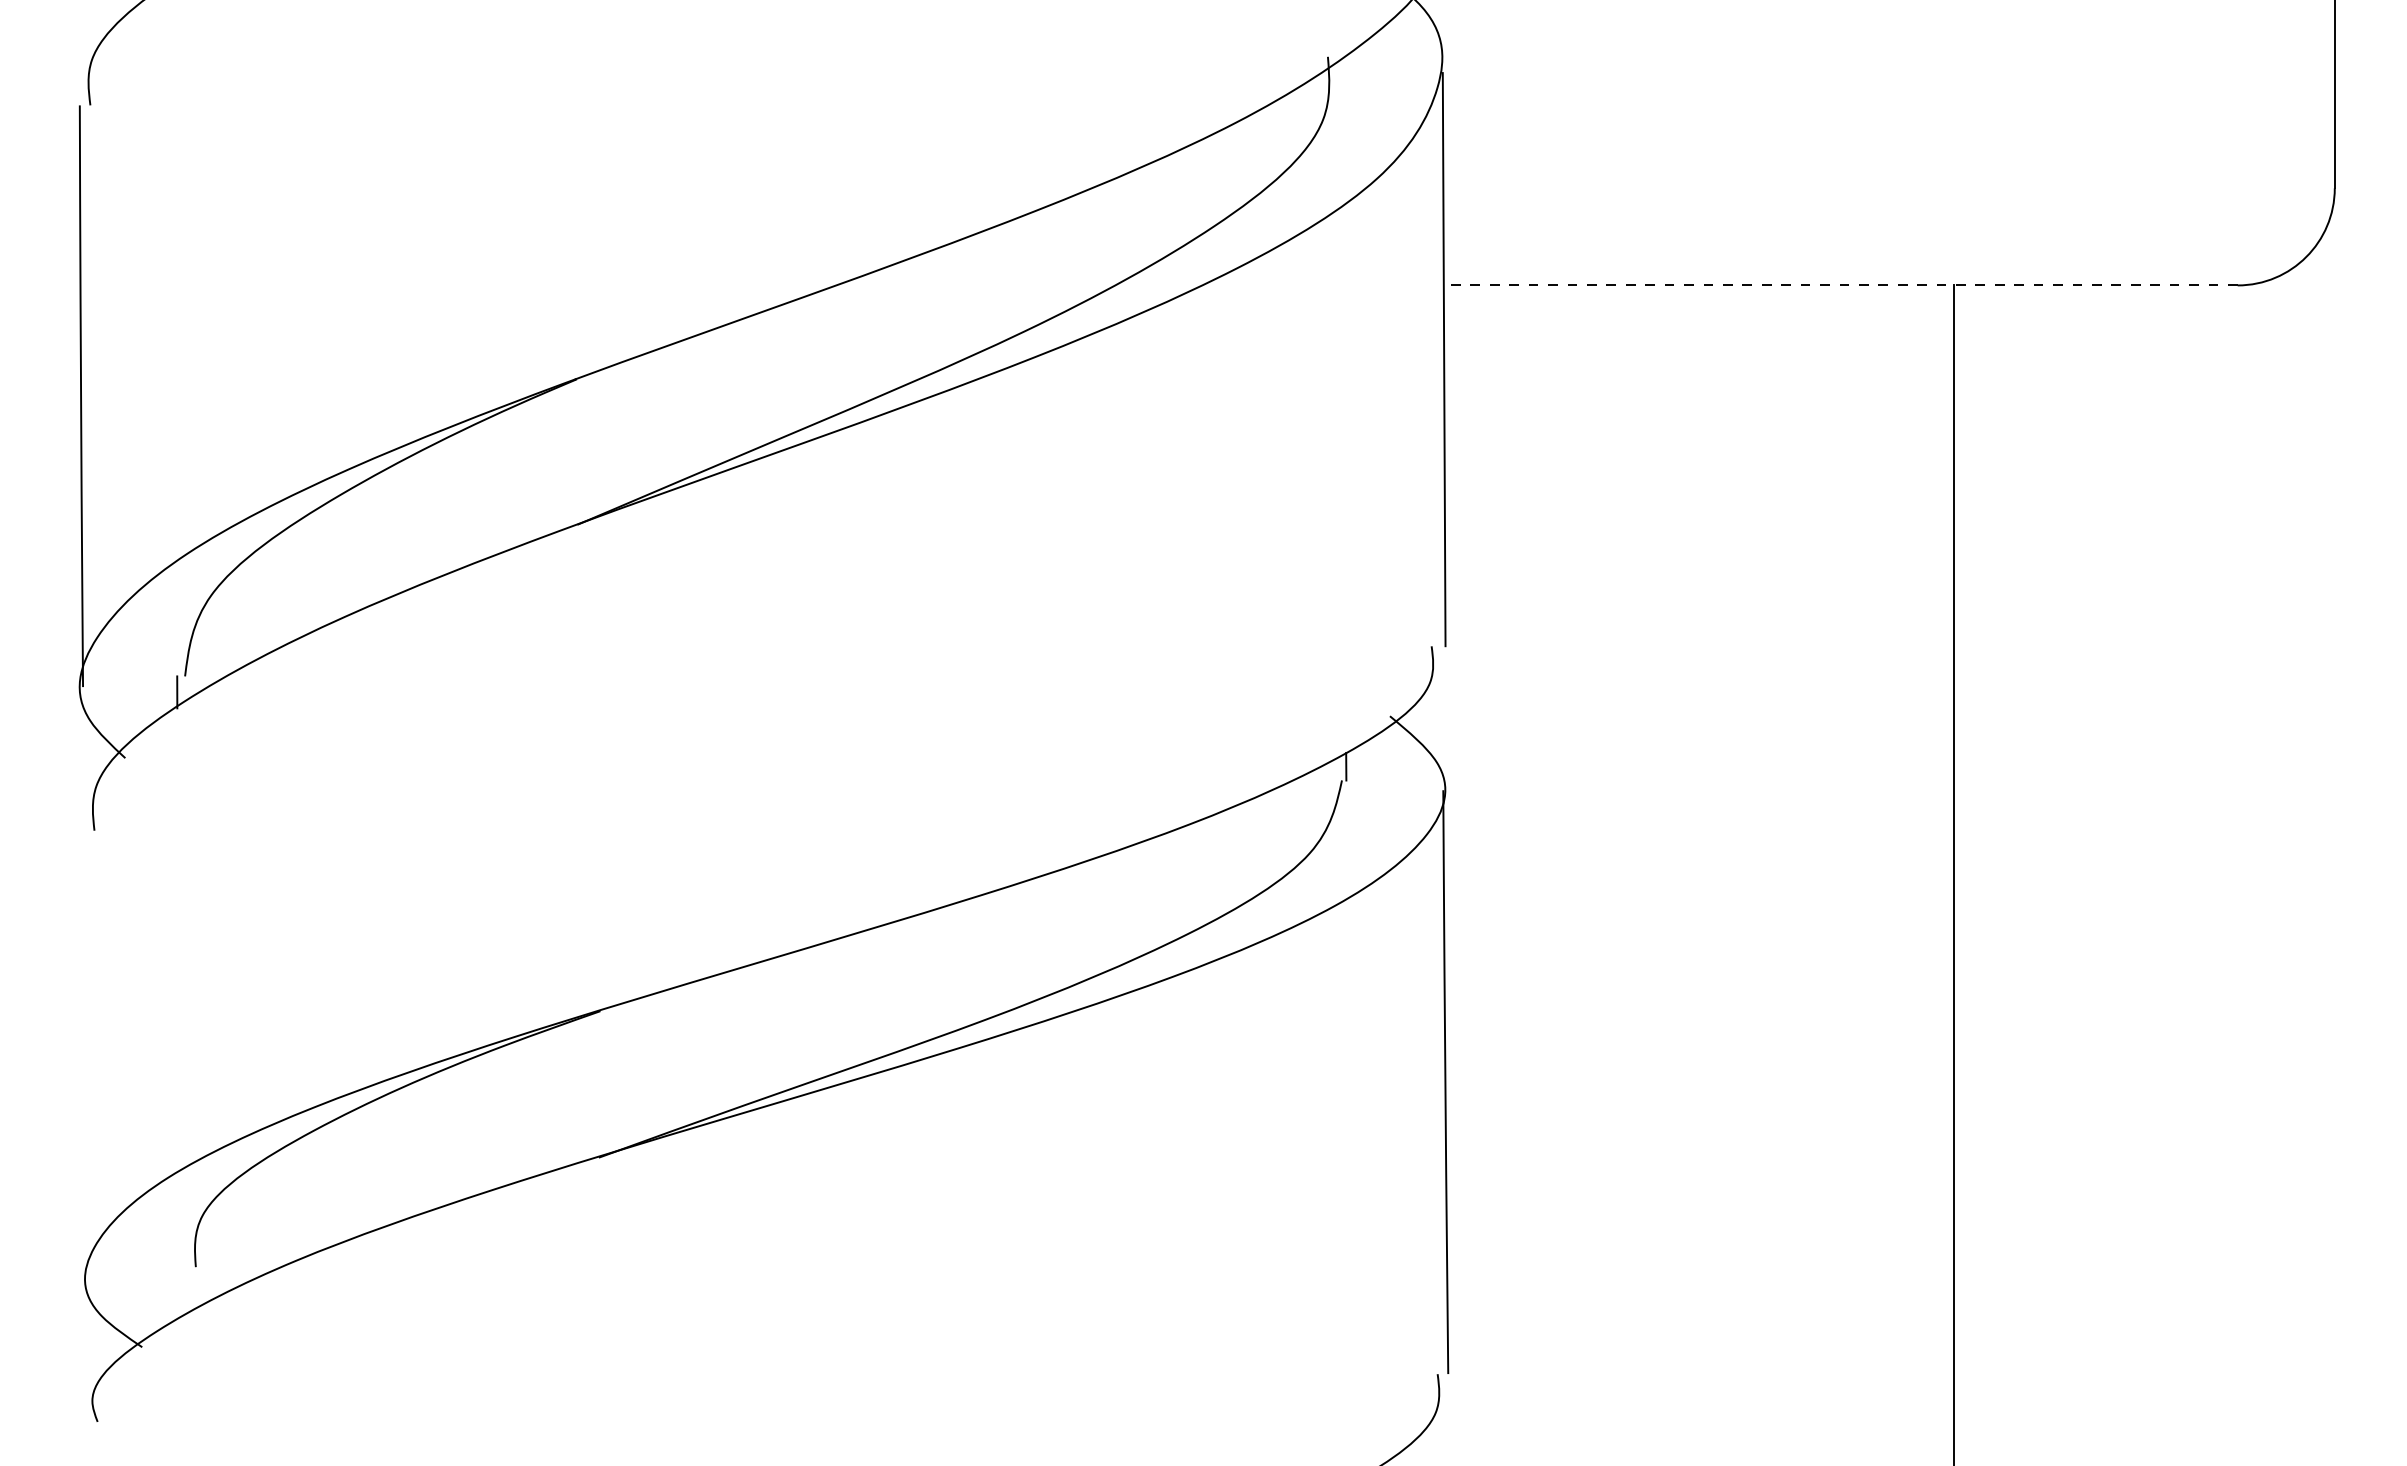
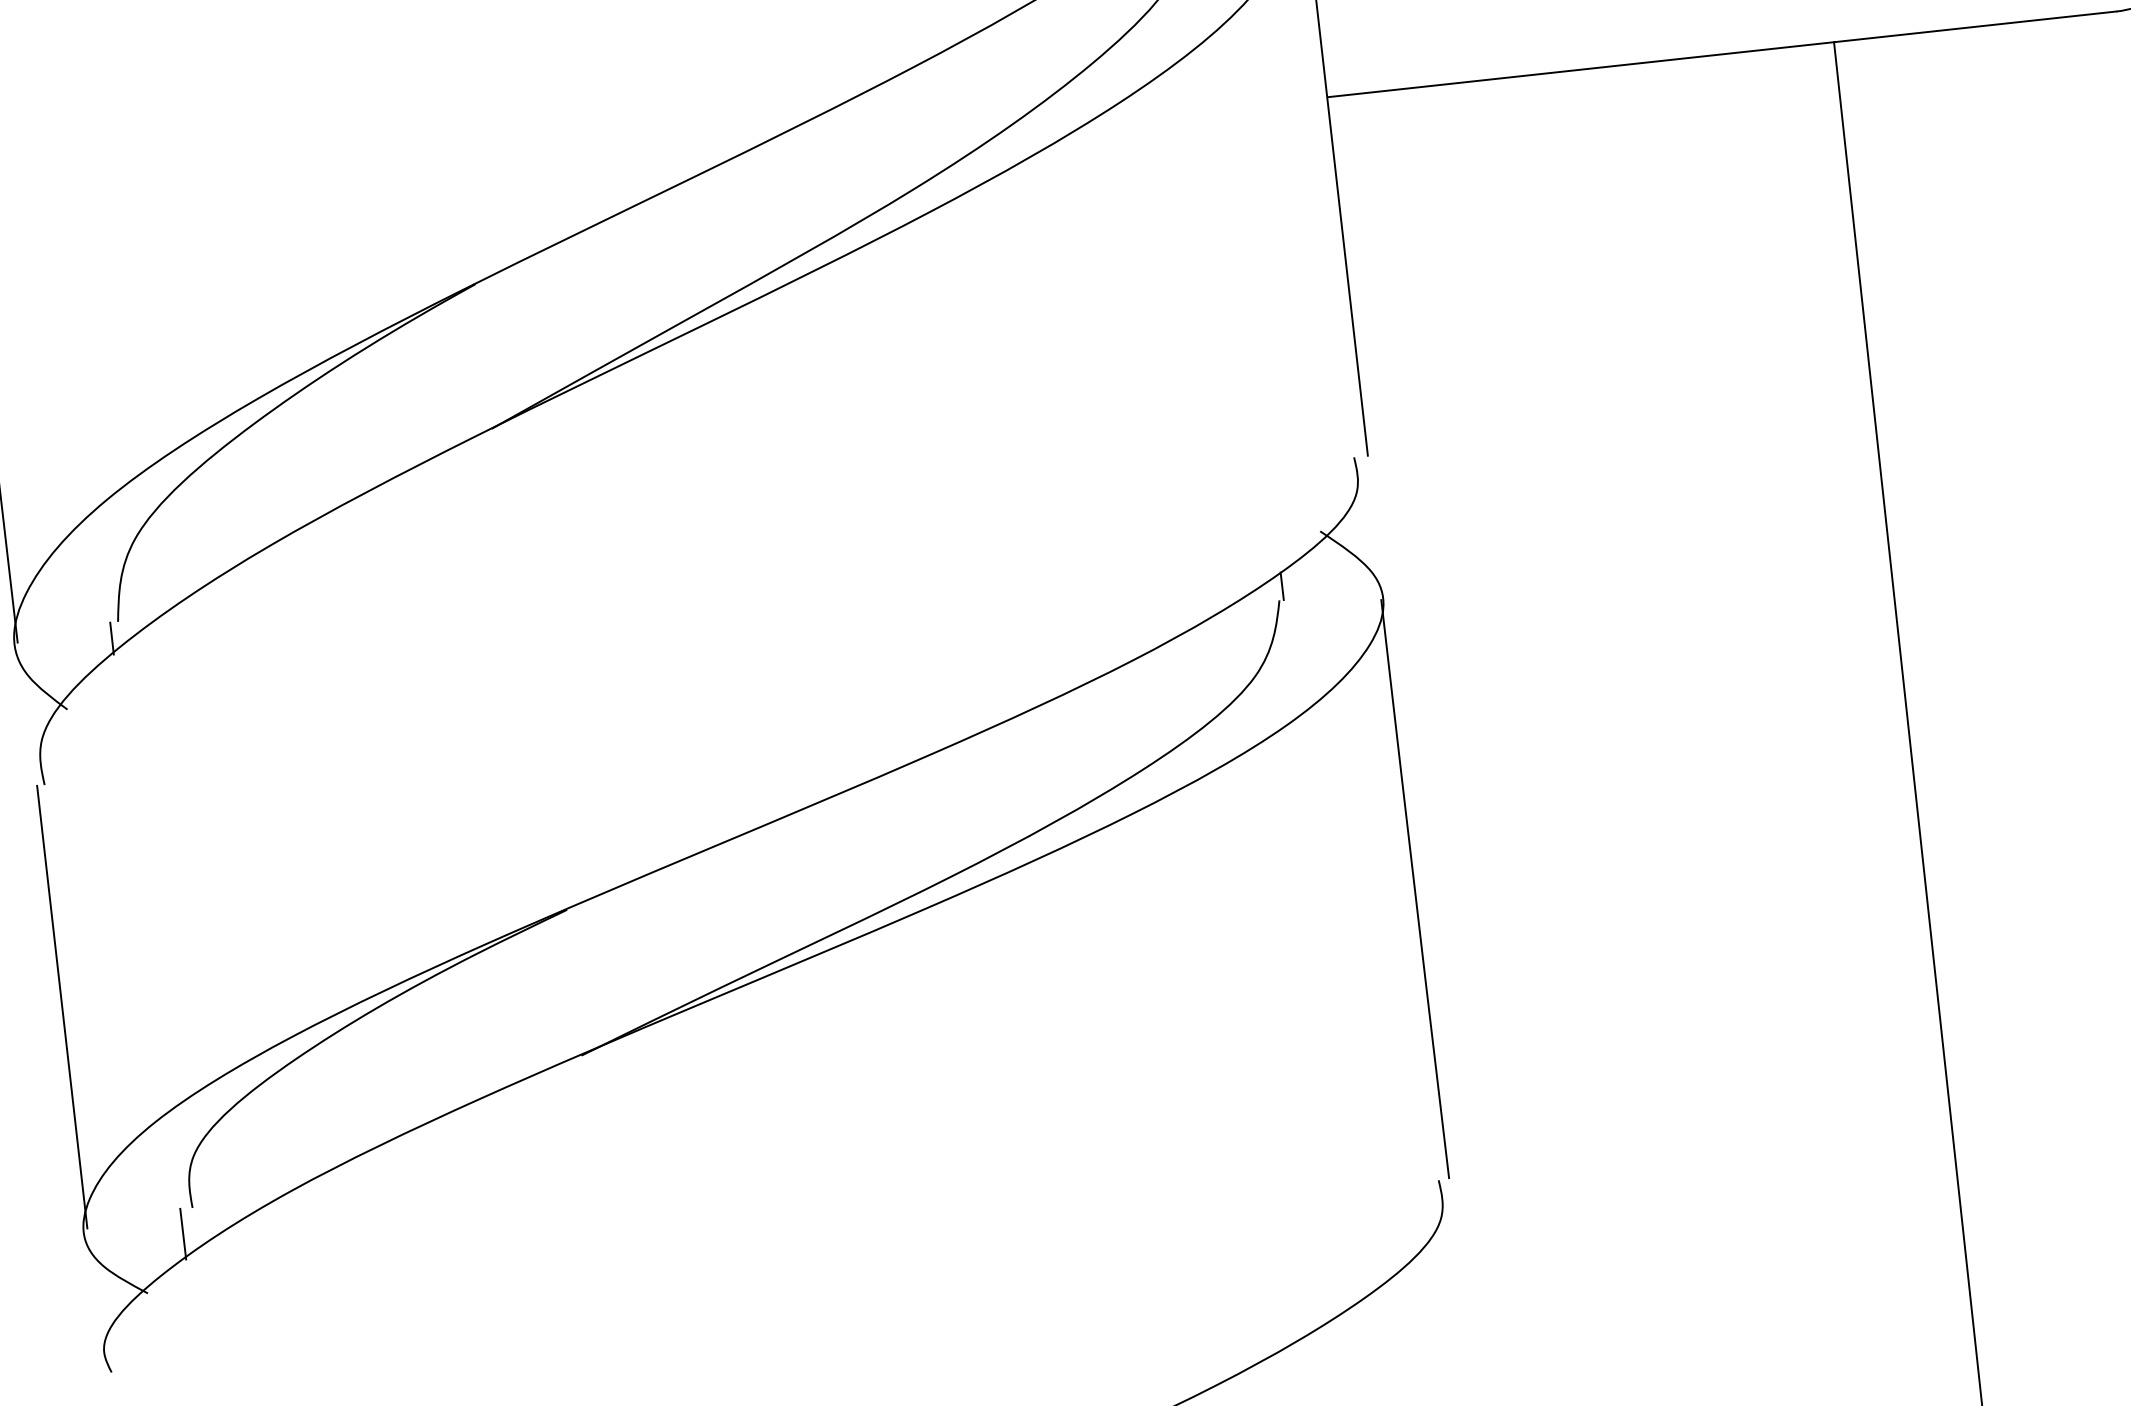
line: (1841, 285) -> (1722, 54), dashed -> solid
line: (87, 1053) -> (61, 1007), added
line: (183, 1291) -> (182, 1233), added

